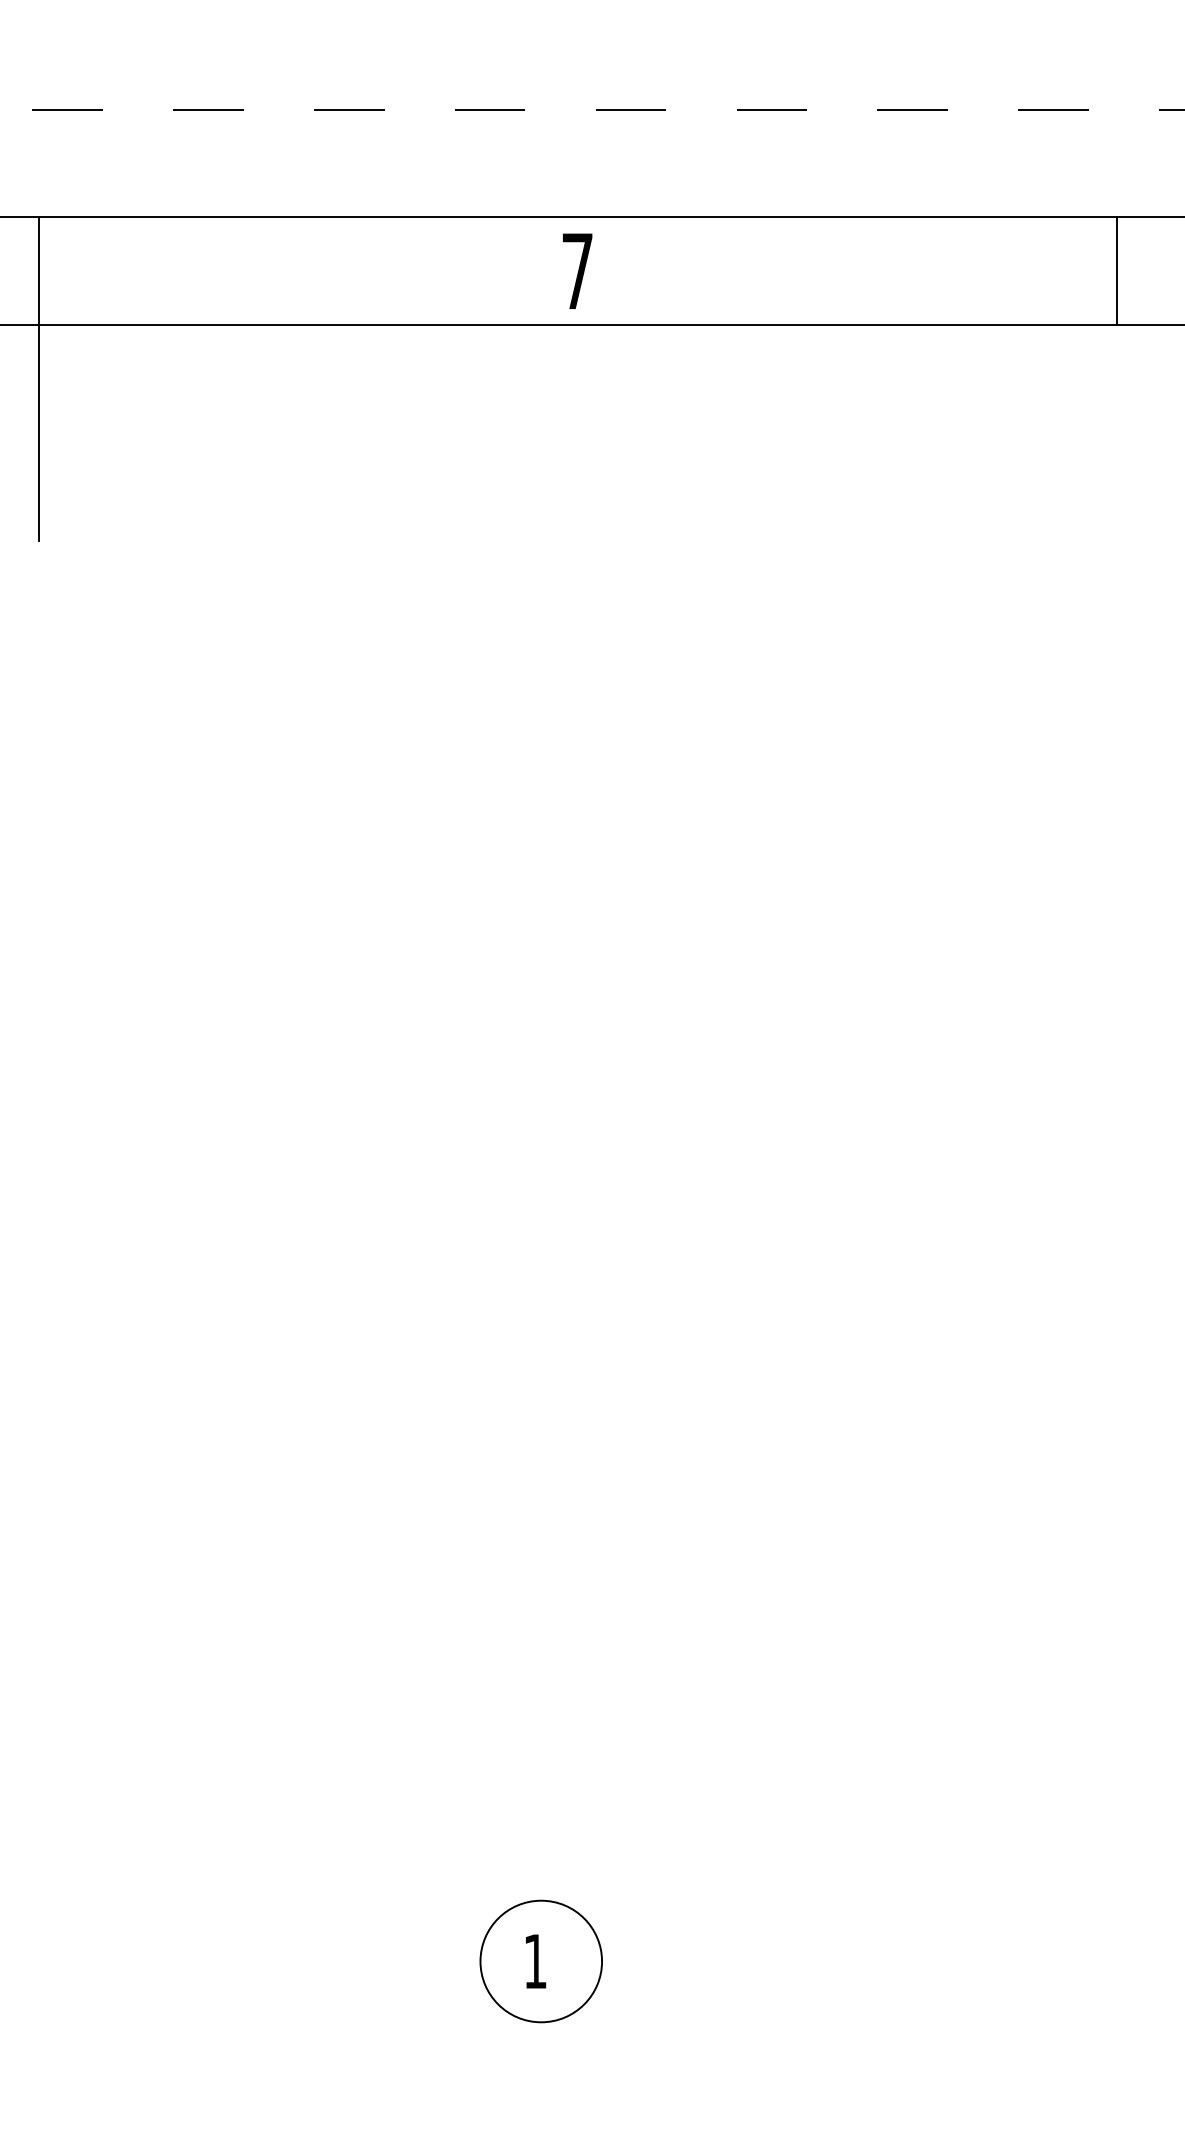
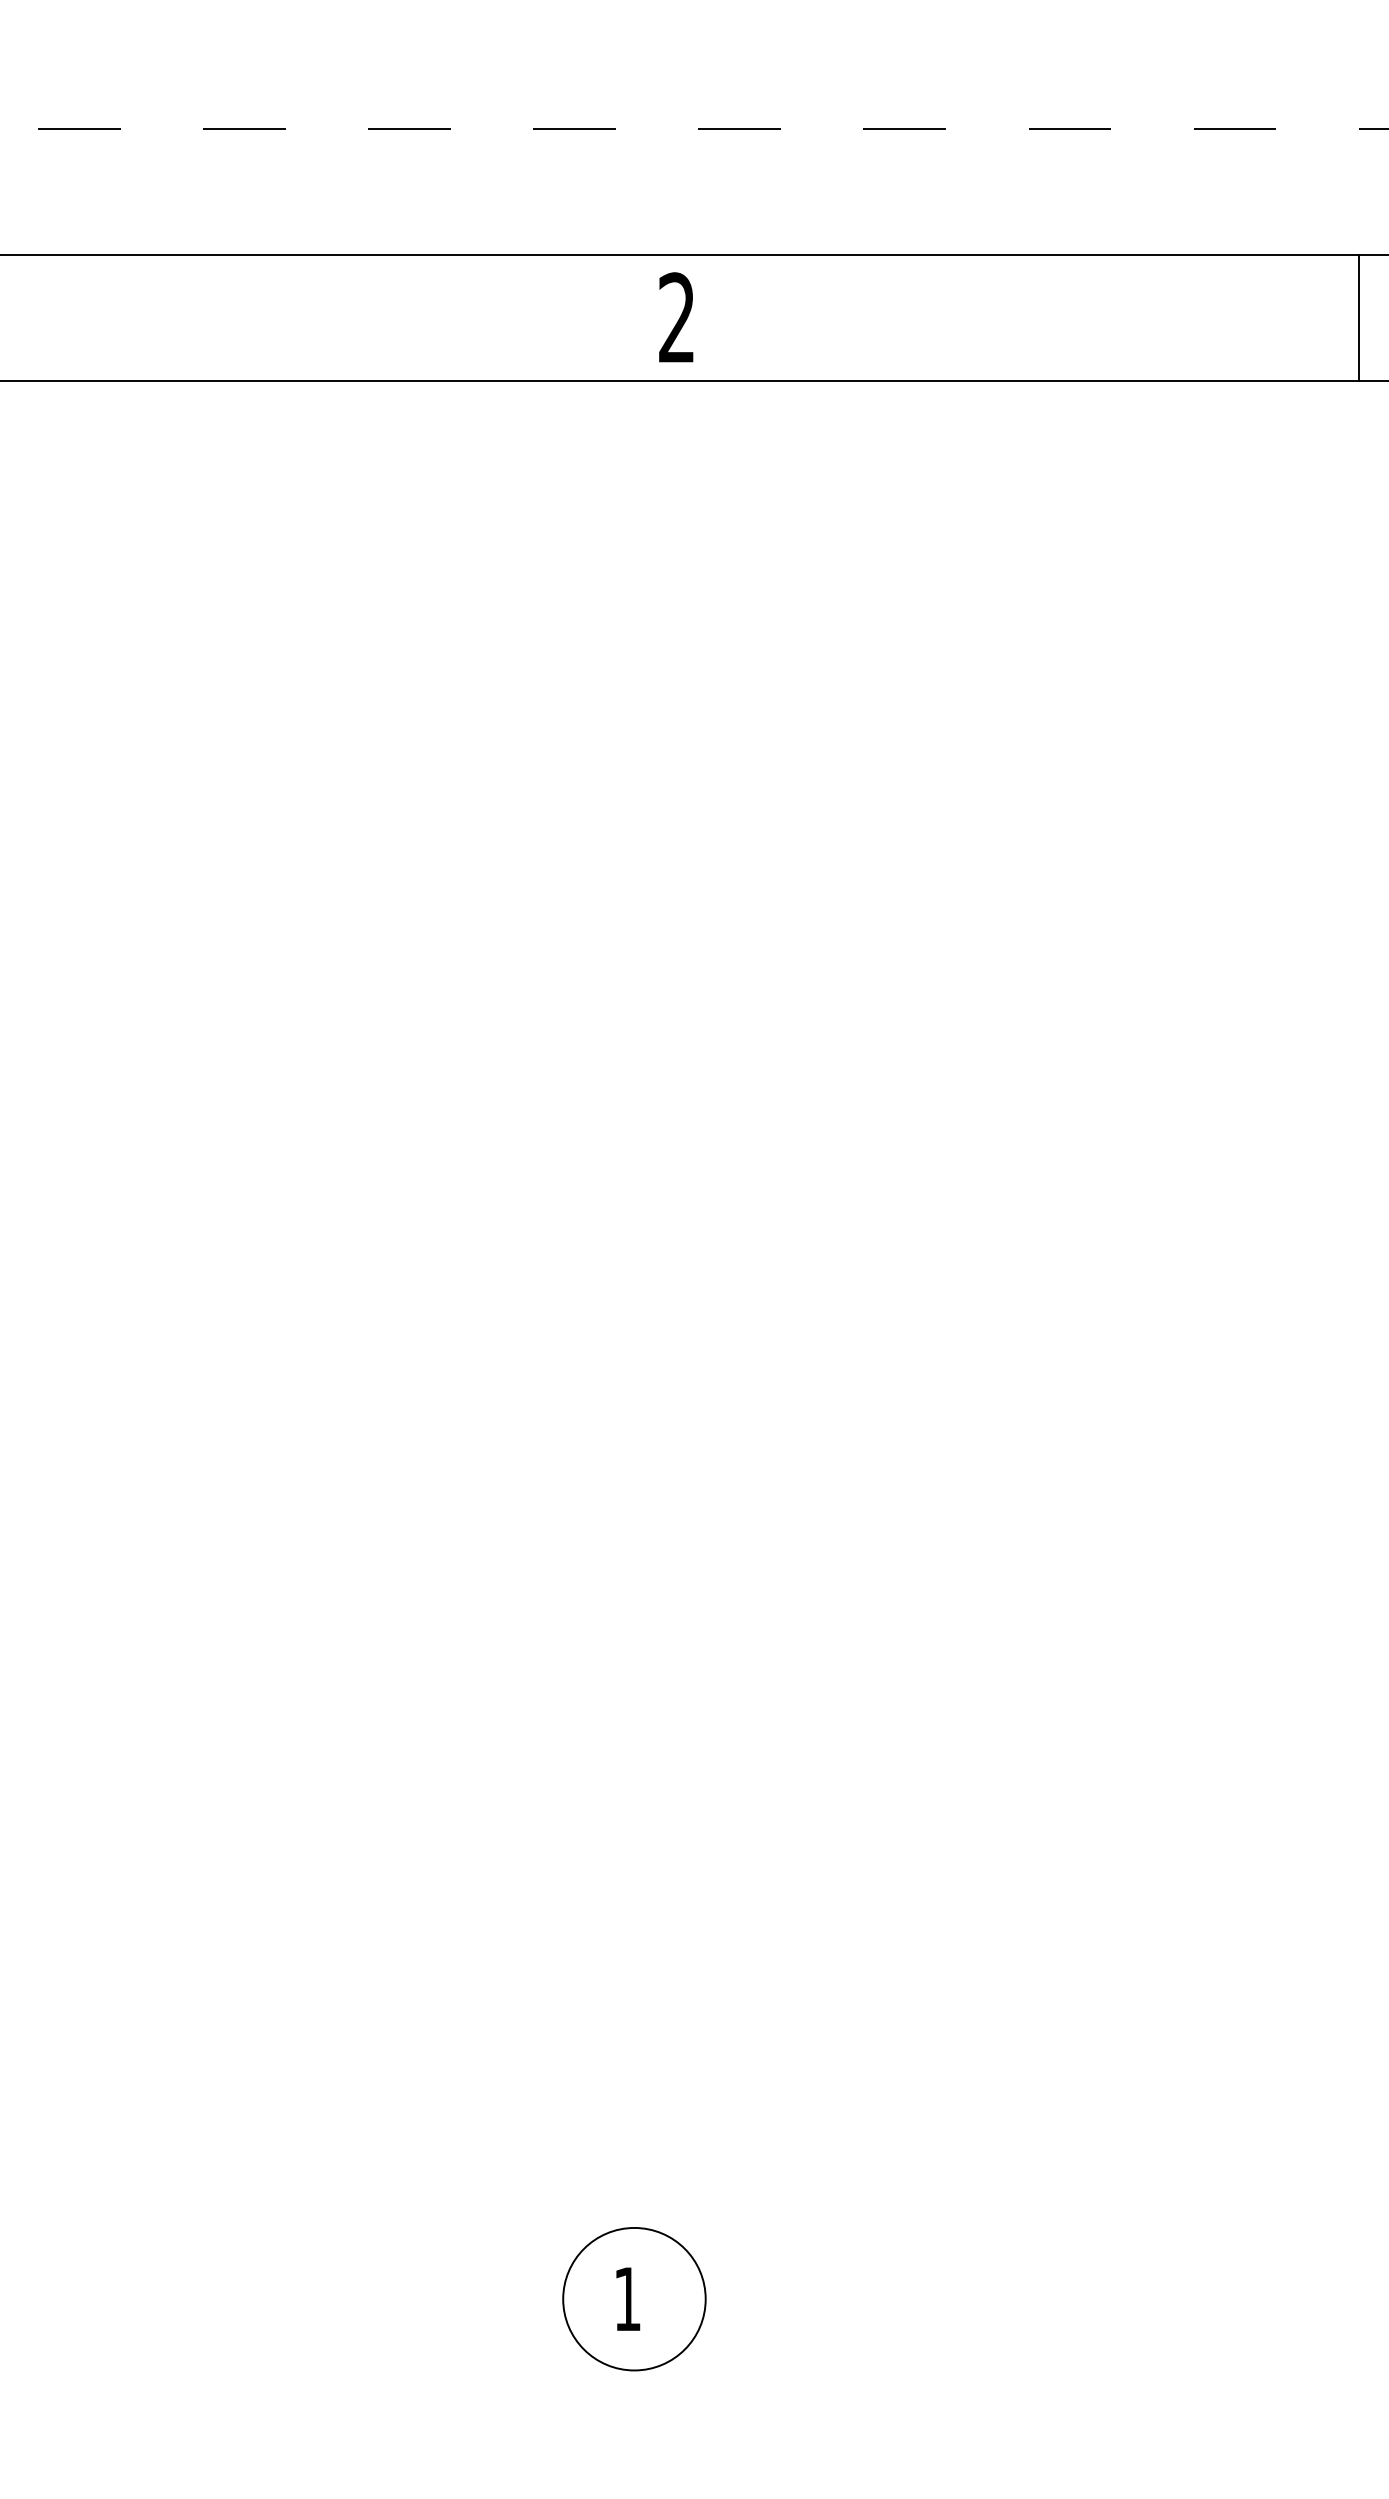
text: (577, 270) -> (676, 317), 7 -> 2
line: (1116, 271) -> (1359, 318), moved
line: (38, 378) -> (45, 443), removed

